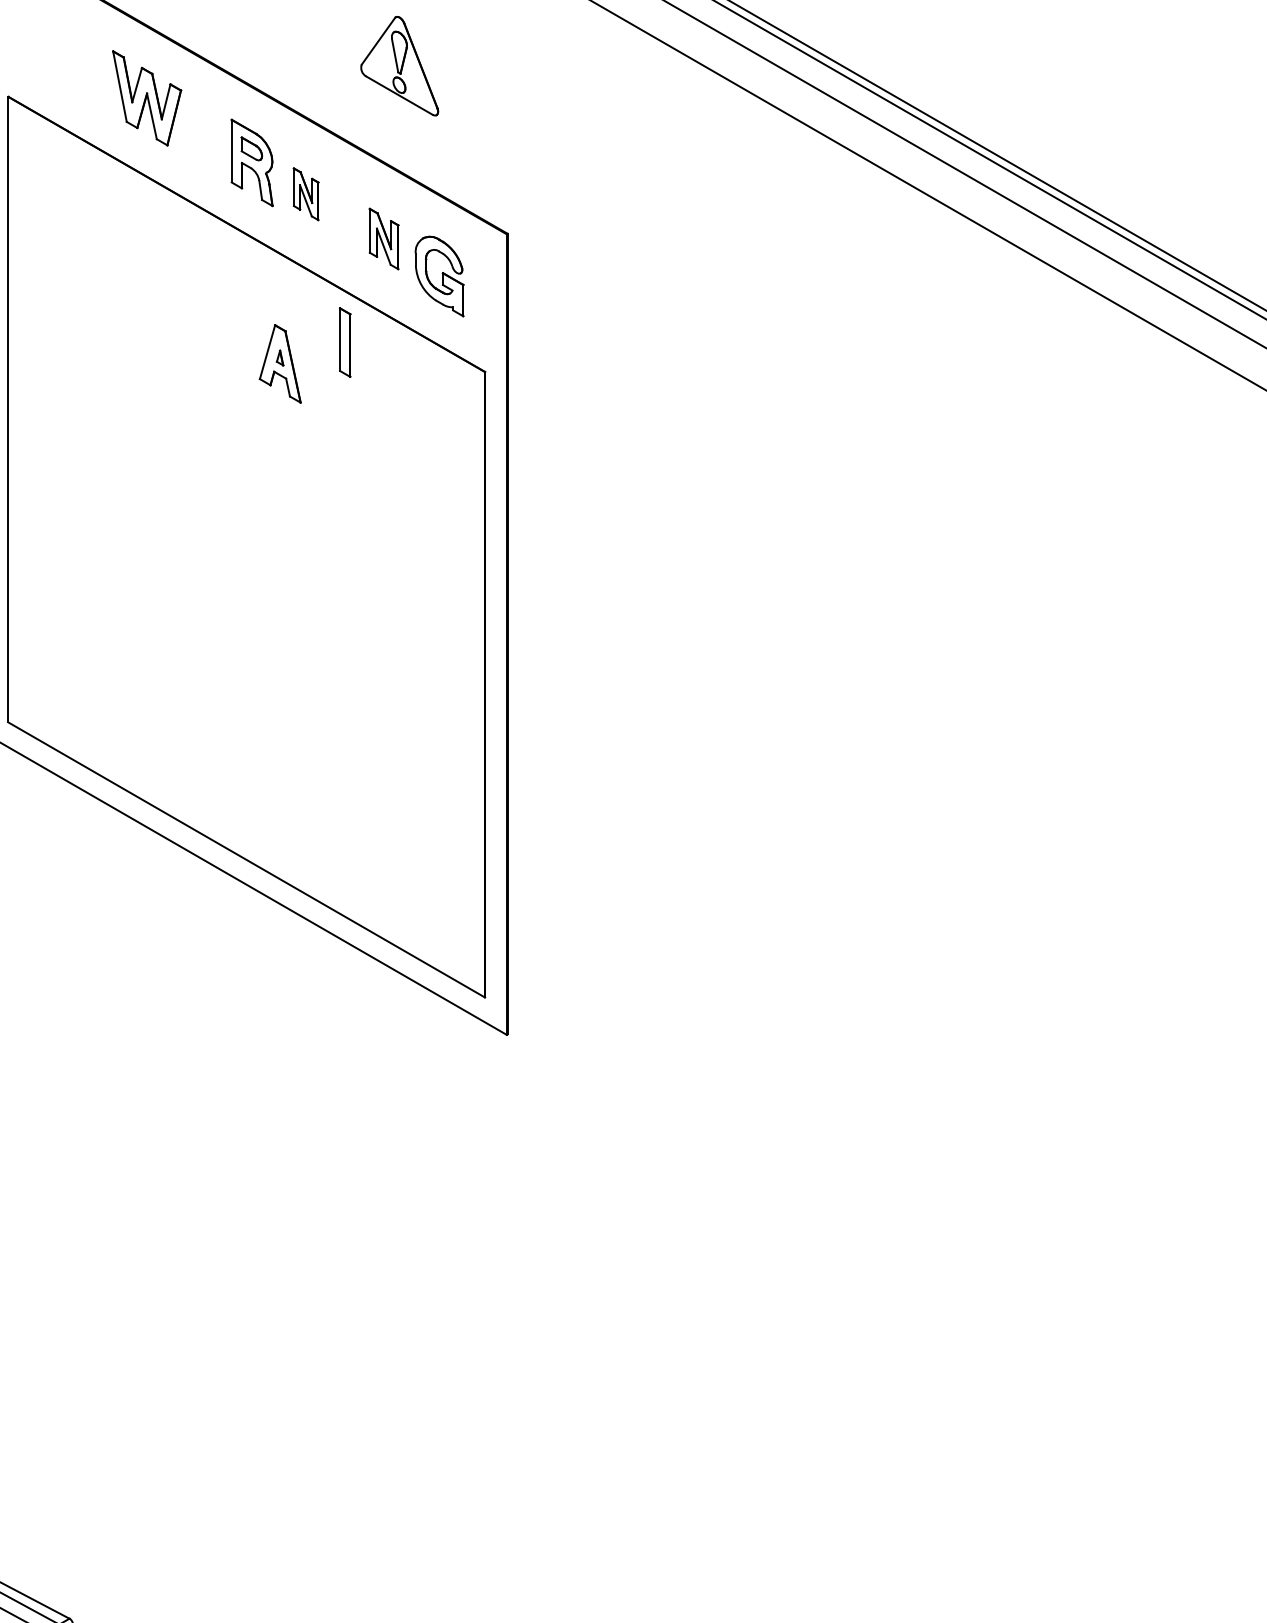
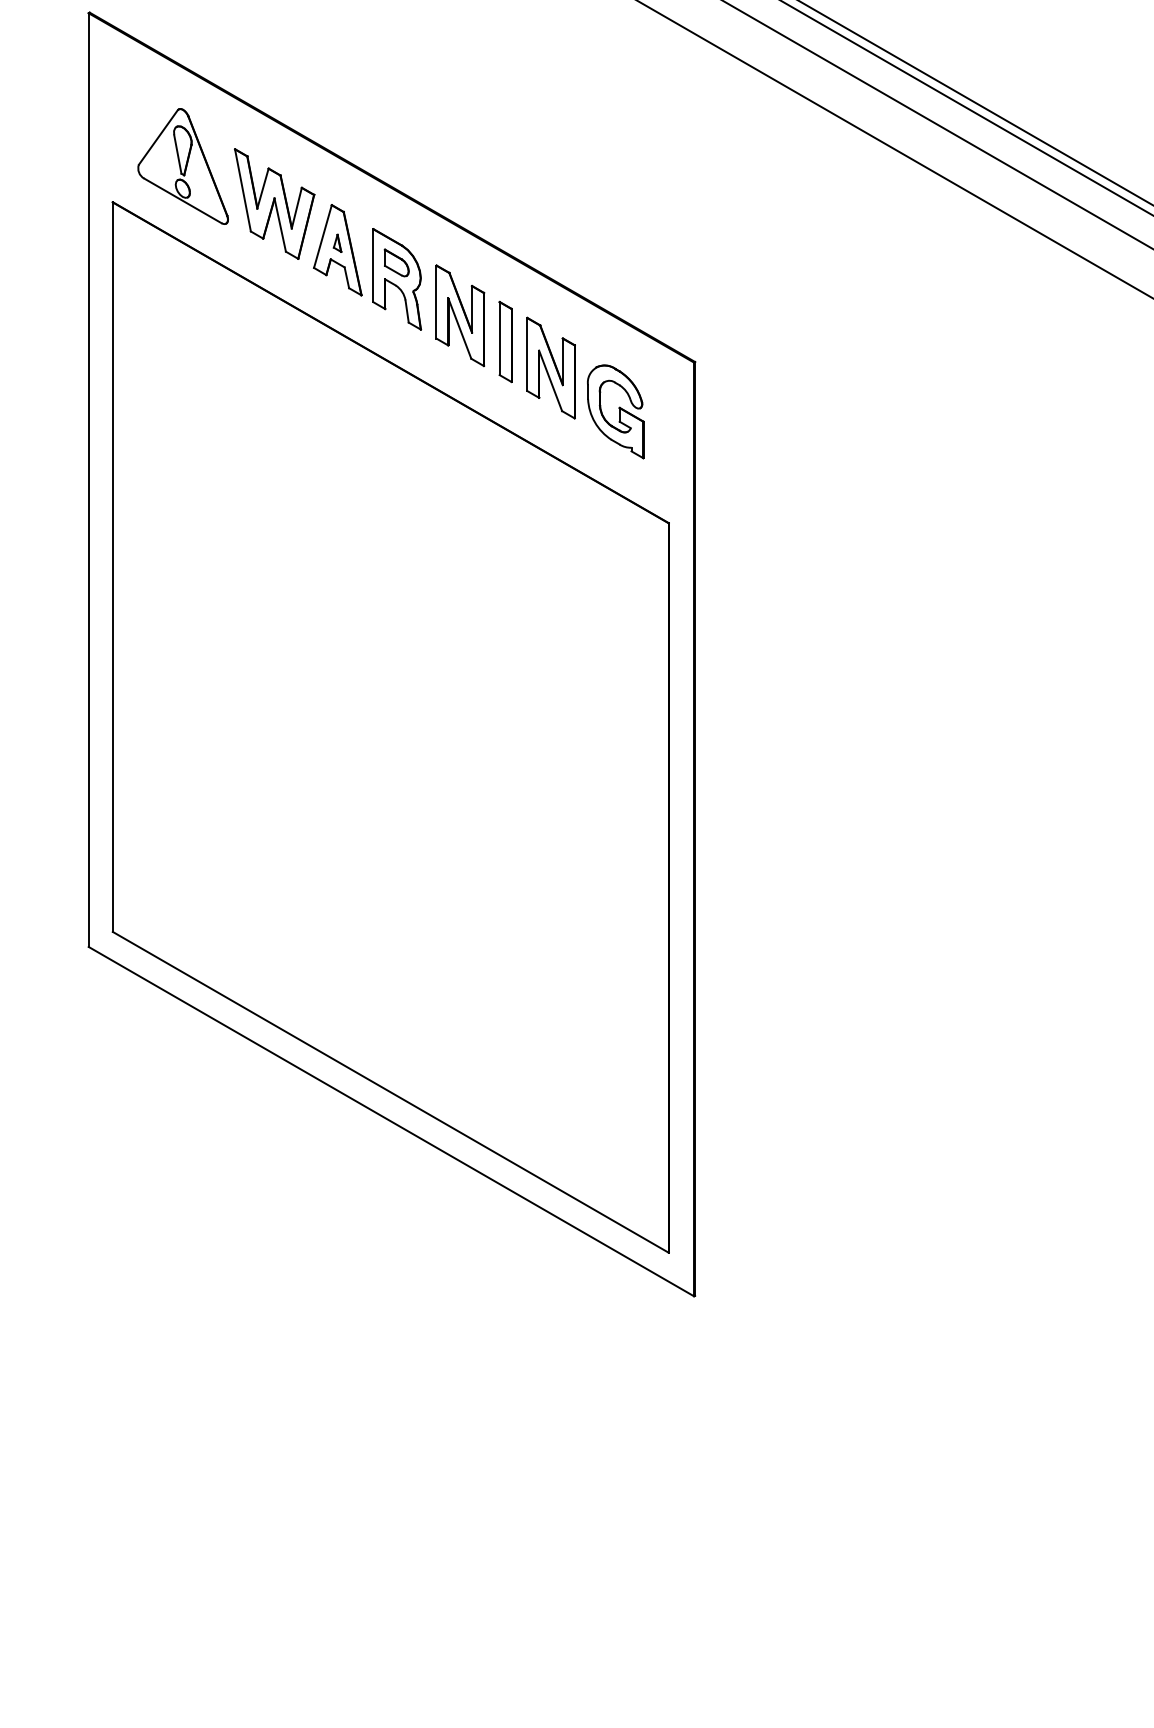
part: (399, 66) -> (182, 166), moved
part: (305, 194) -> (459, 316), size x1.67
part: (383, 238) -> (550, 367), size x1.43
part: (344, 342) -> (504, 341), moved
part: (279, 363) -> (336, 249), moved

